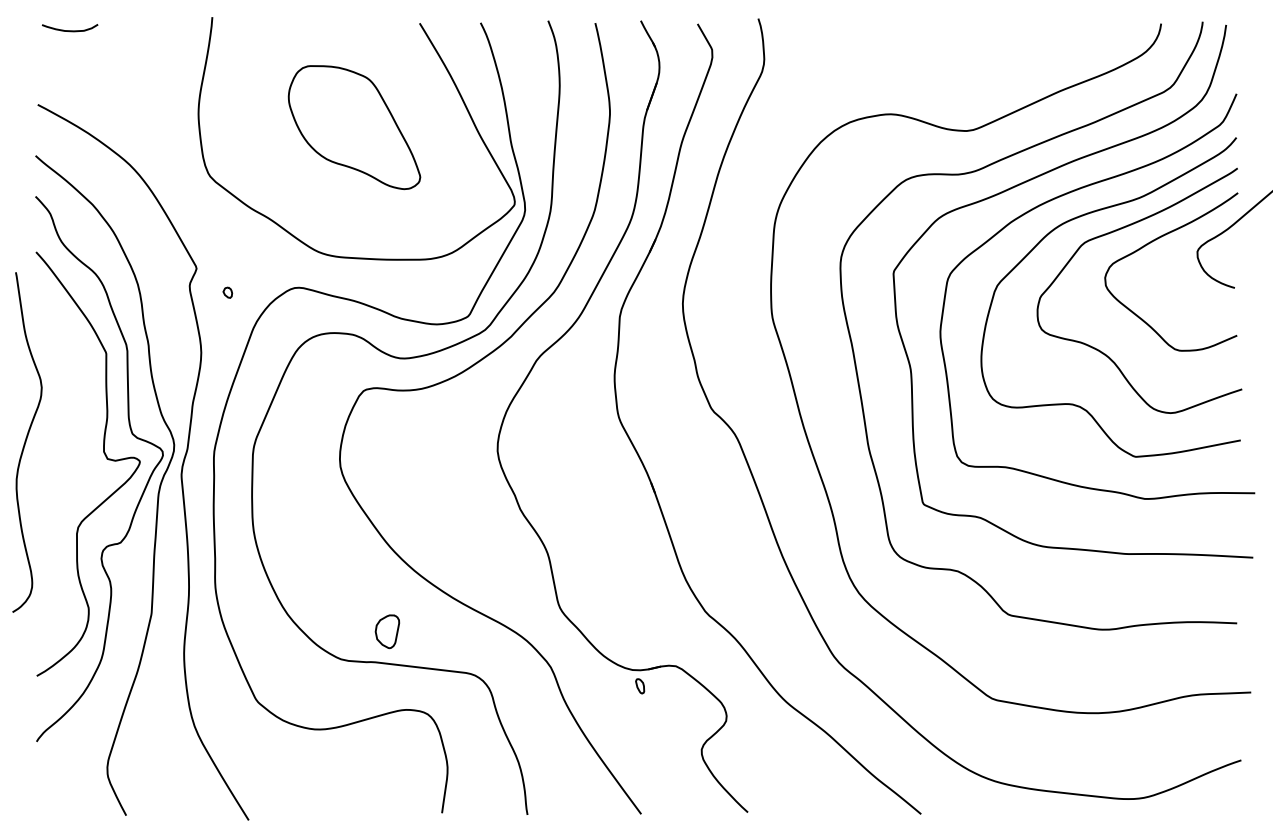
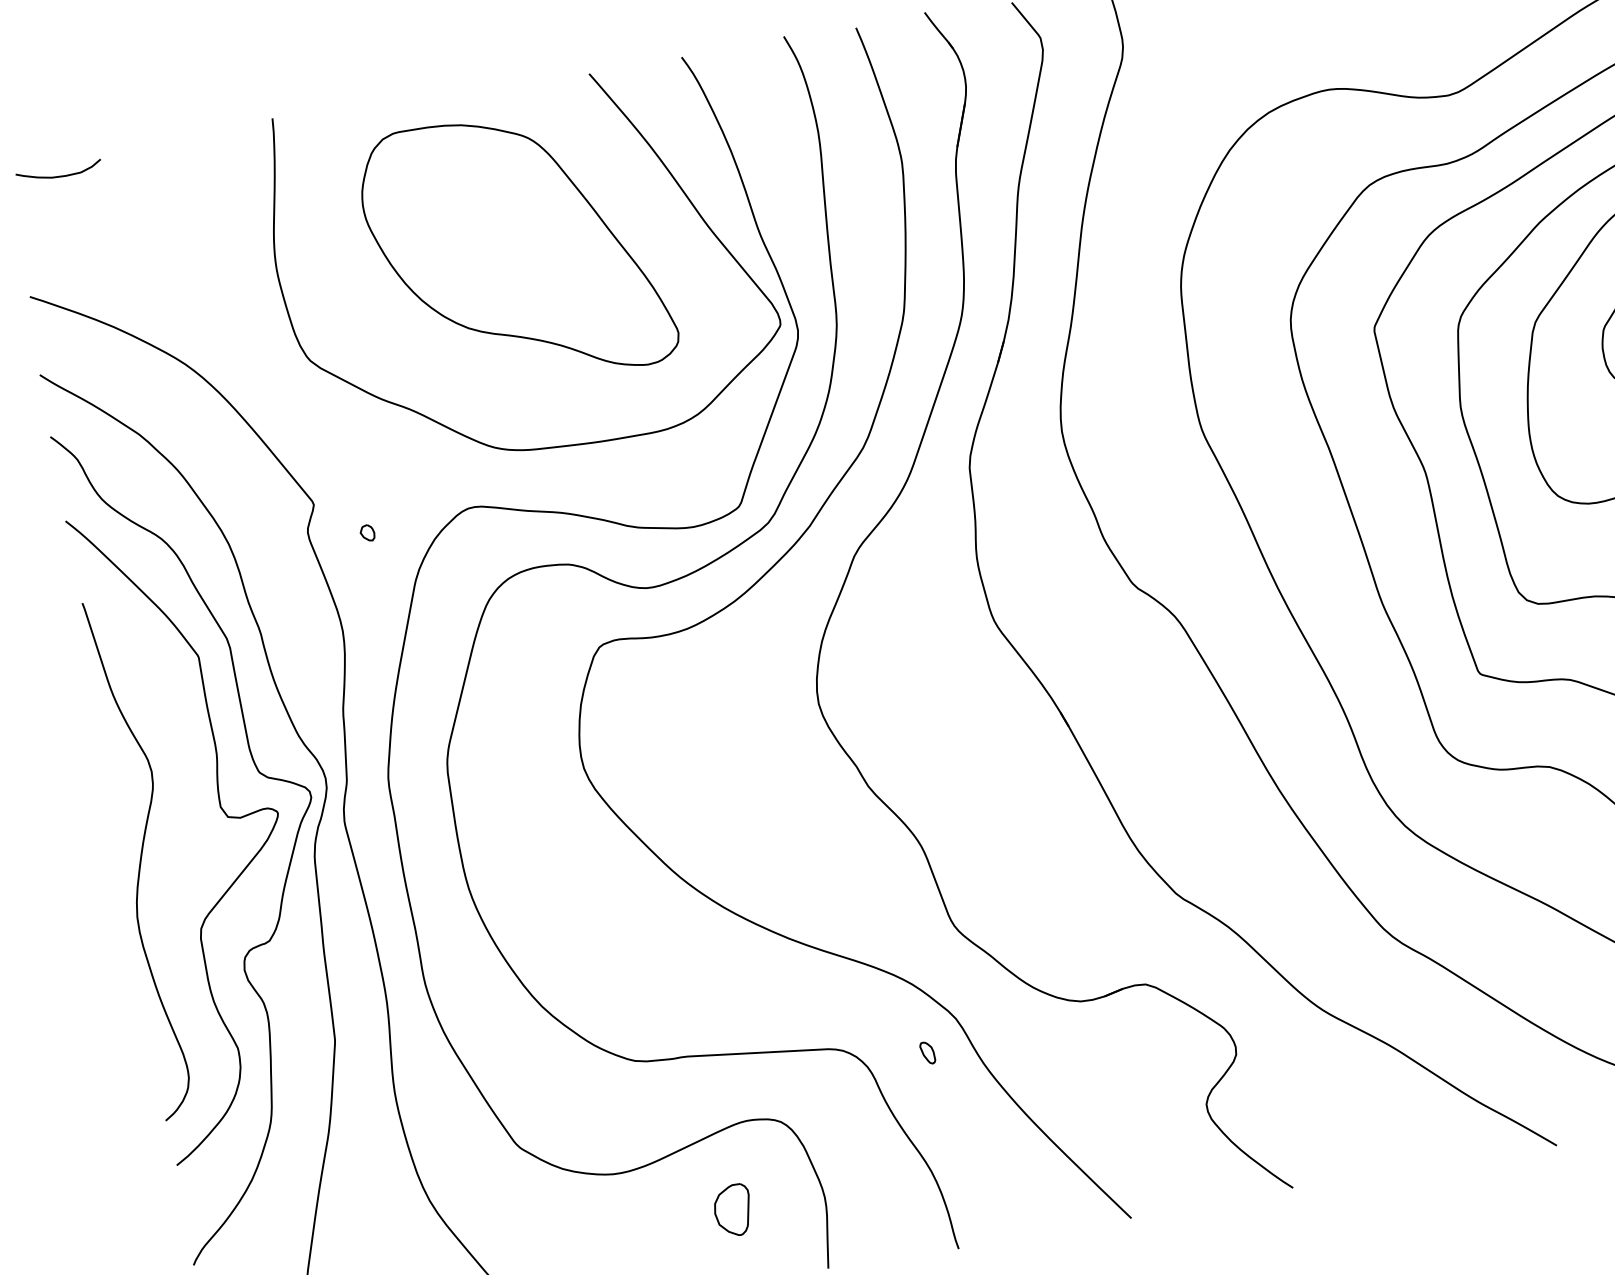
part: (354, 127) -> (517, 249), size x1.43
curve: (26, 442) -> (142, 859), moved
part: (387, 631) -> (733, 1210), moved
part: (640, 686) -> (928, 1053), moved

